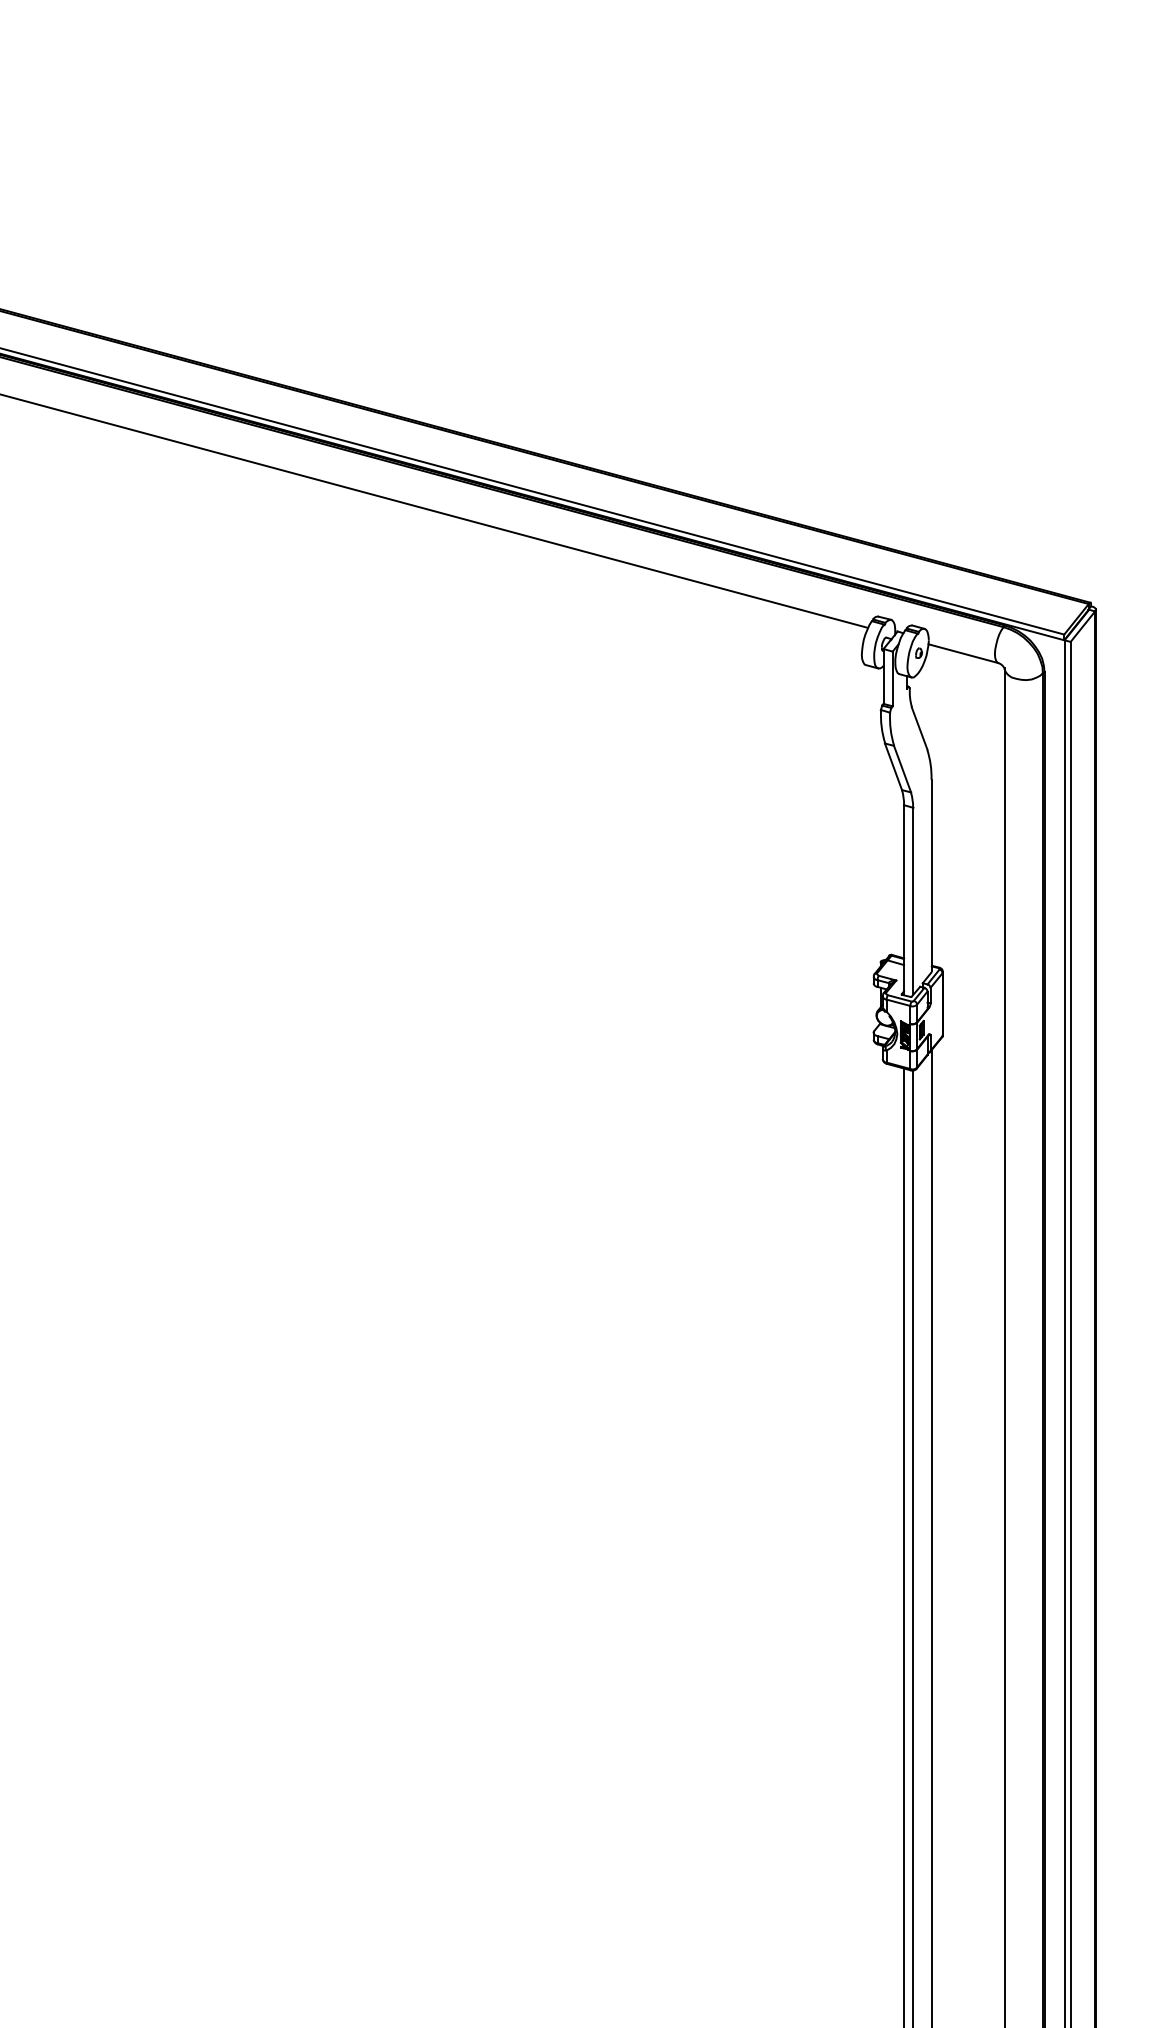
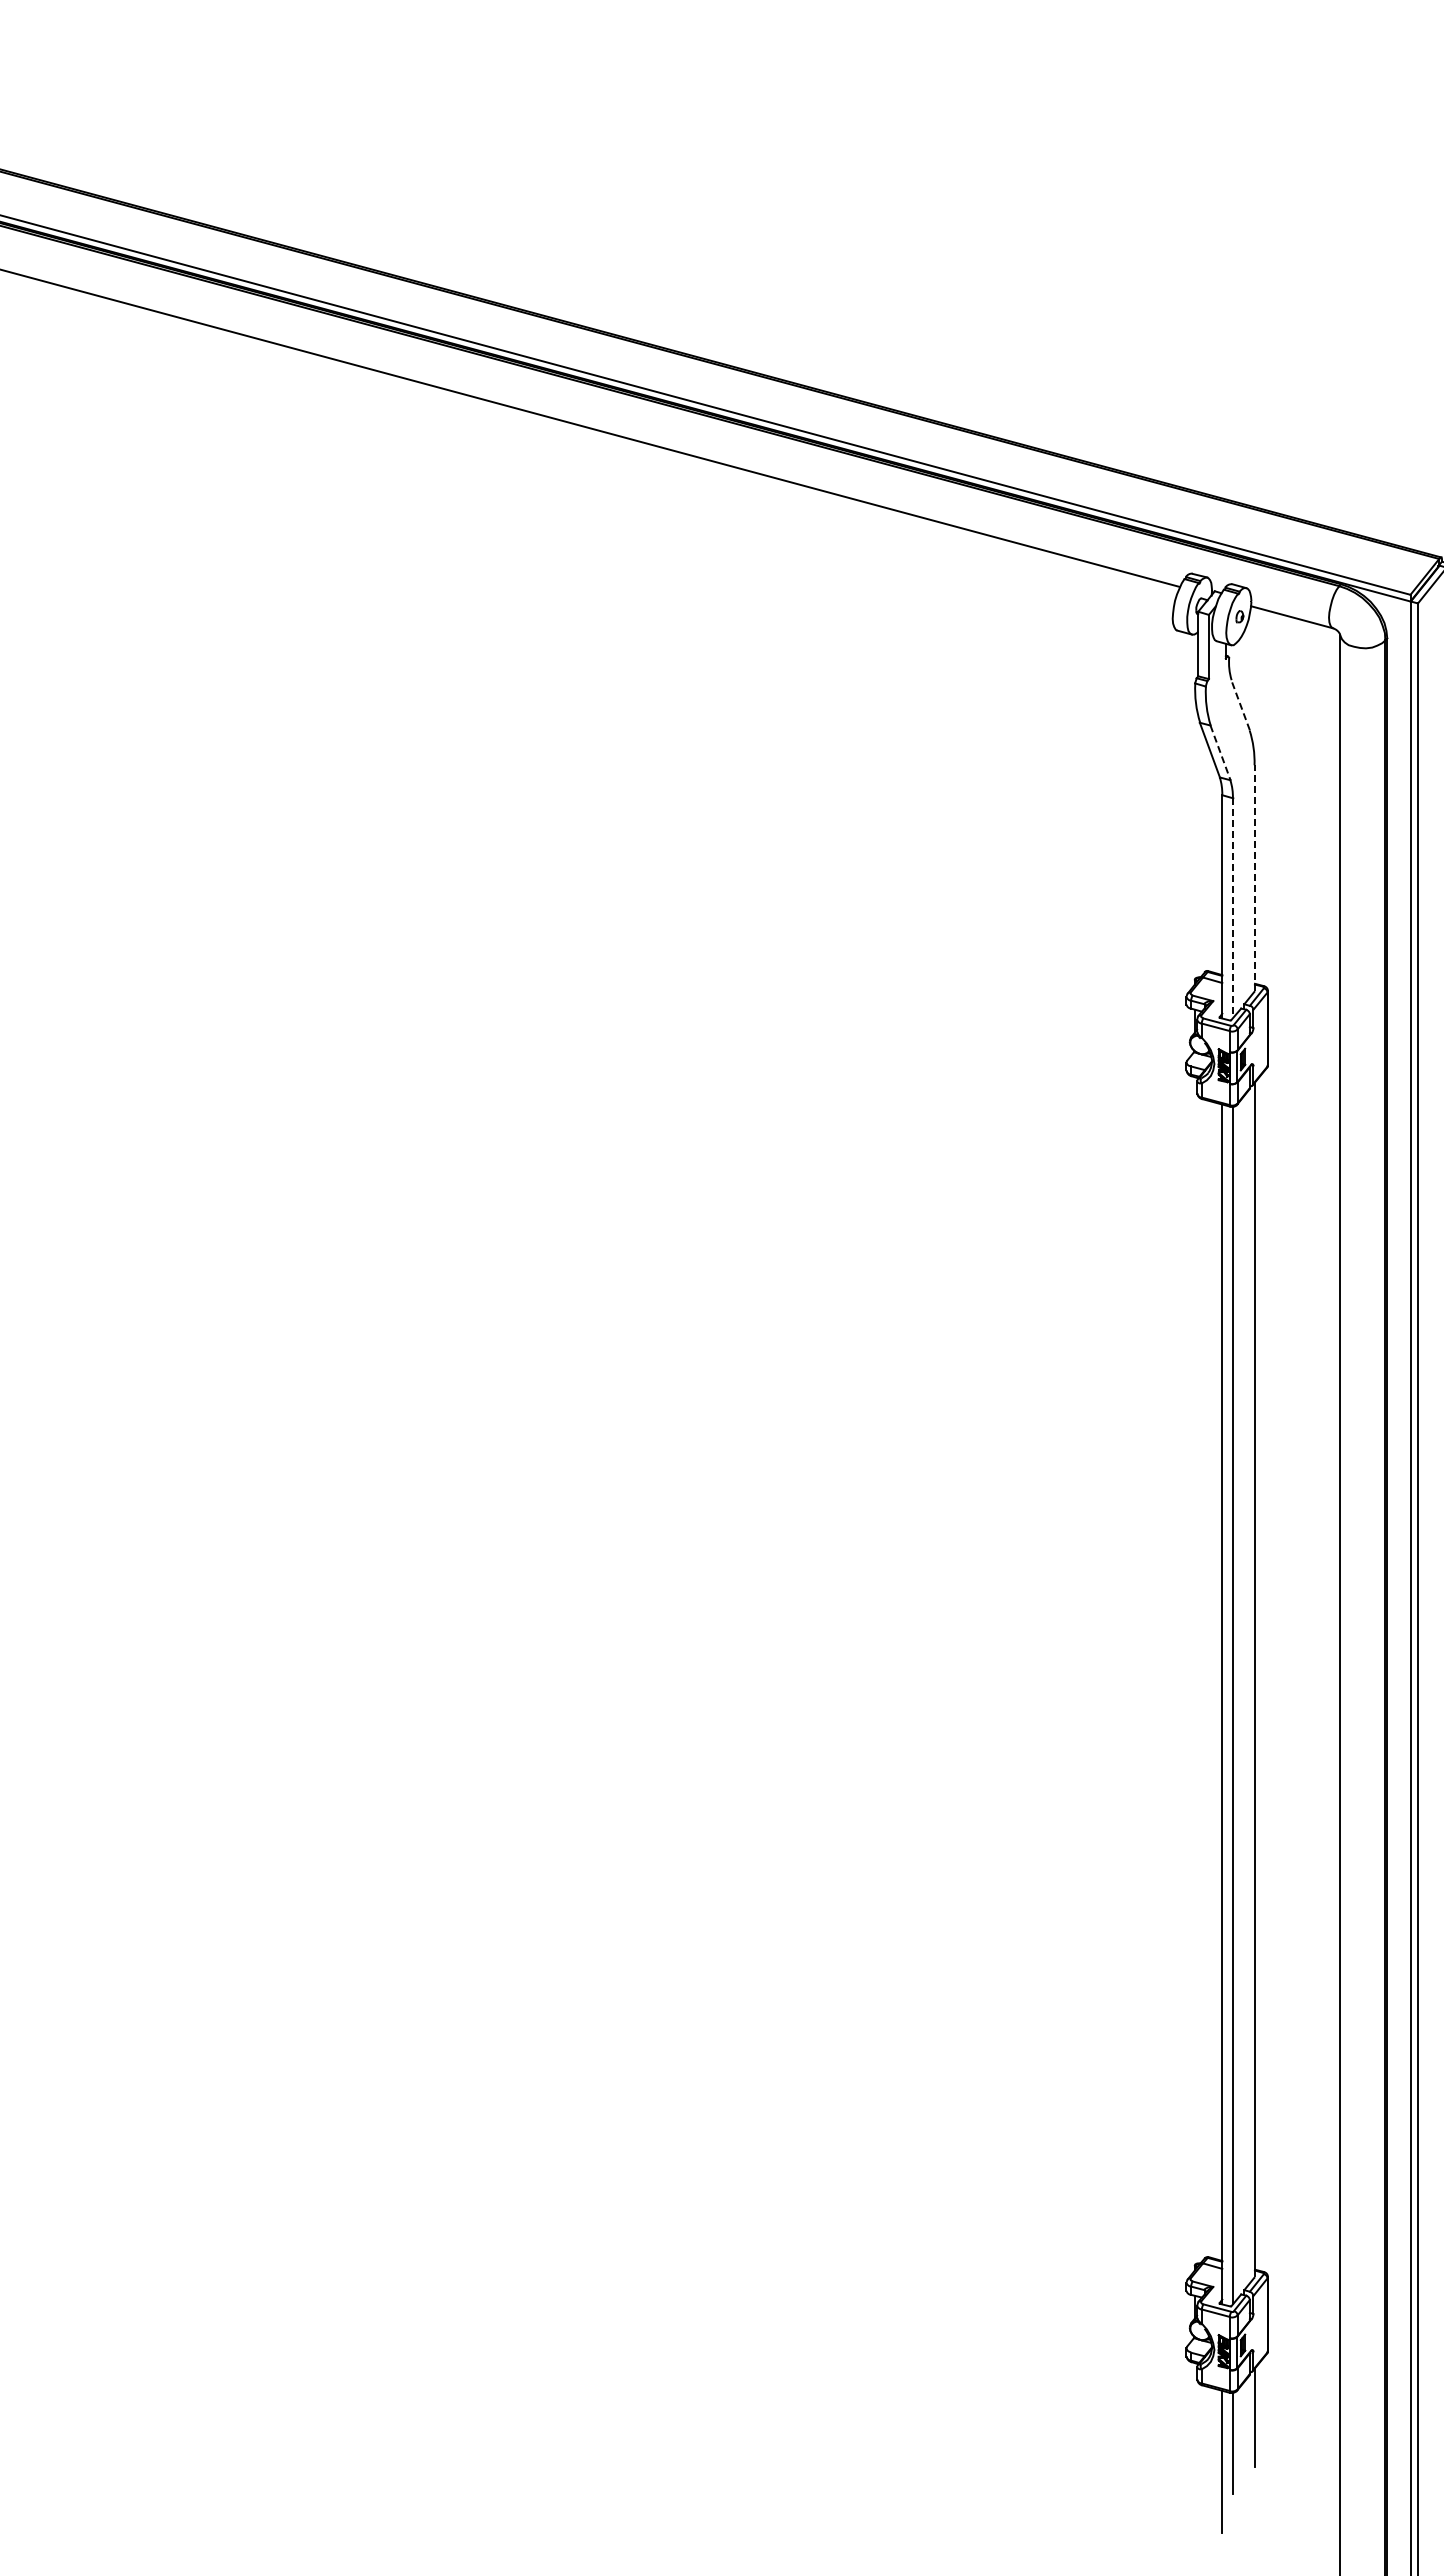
line: (919, 728) -> (1240, 705), solid -> dashed
line: (902, 769) -> (1220, 753), solid -> dashed
line: (931, 875) -> (1254, 877), solid -> dashed
line: (913, 901) -> (1233, 908), solid -> dashed

